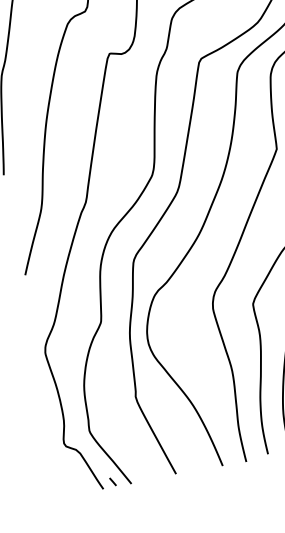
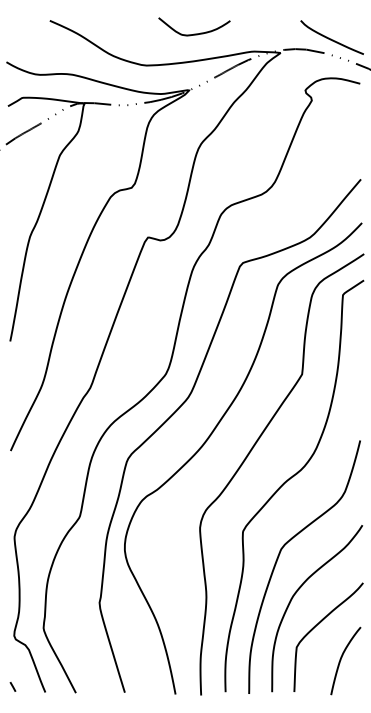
line: (112, 481) -> (12, 686), moved

